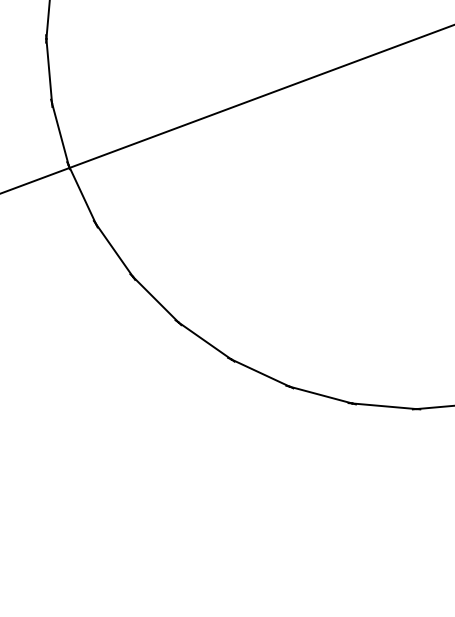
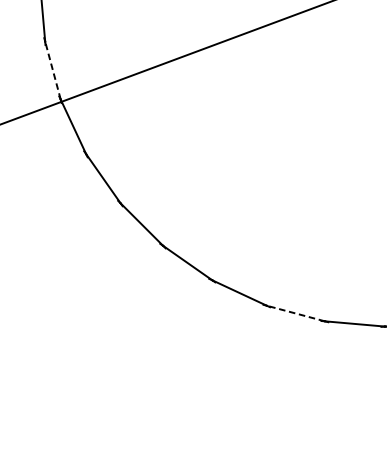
line: (60, 133) -> (53, 69), solid -> dashed
line: (320, 394) -> (295, 312), solid -> dashed

